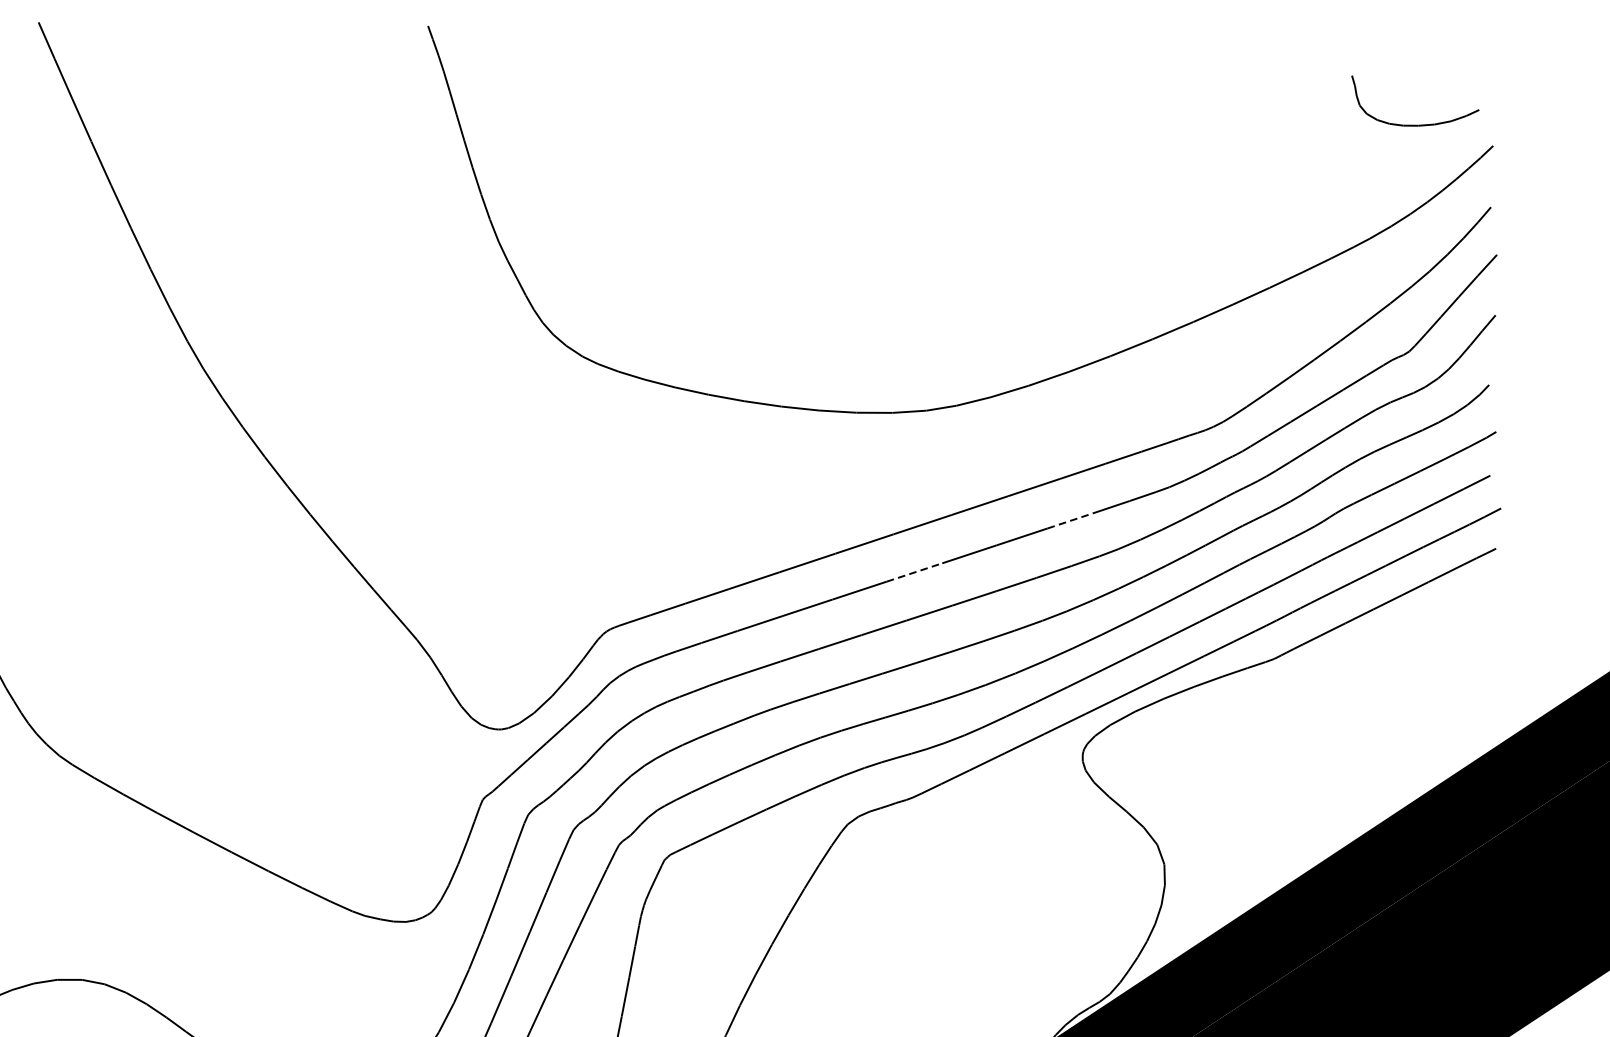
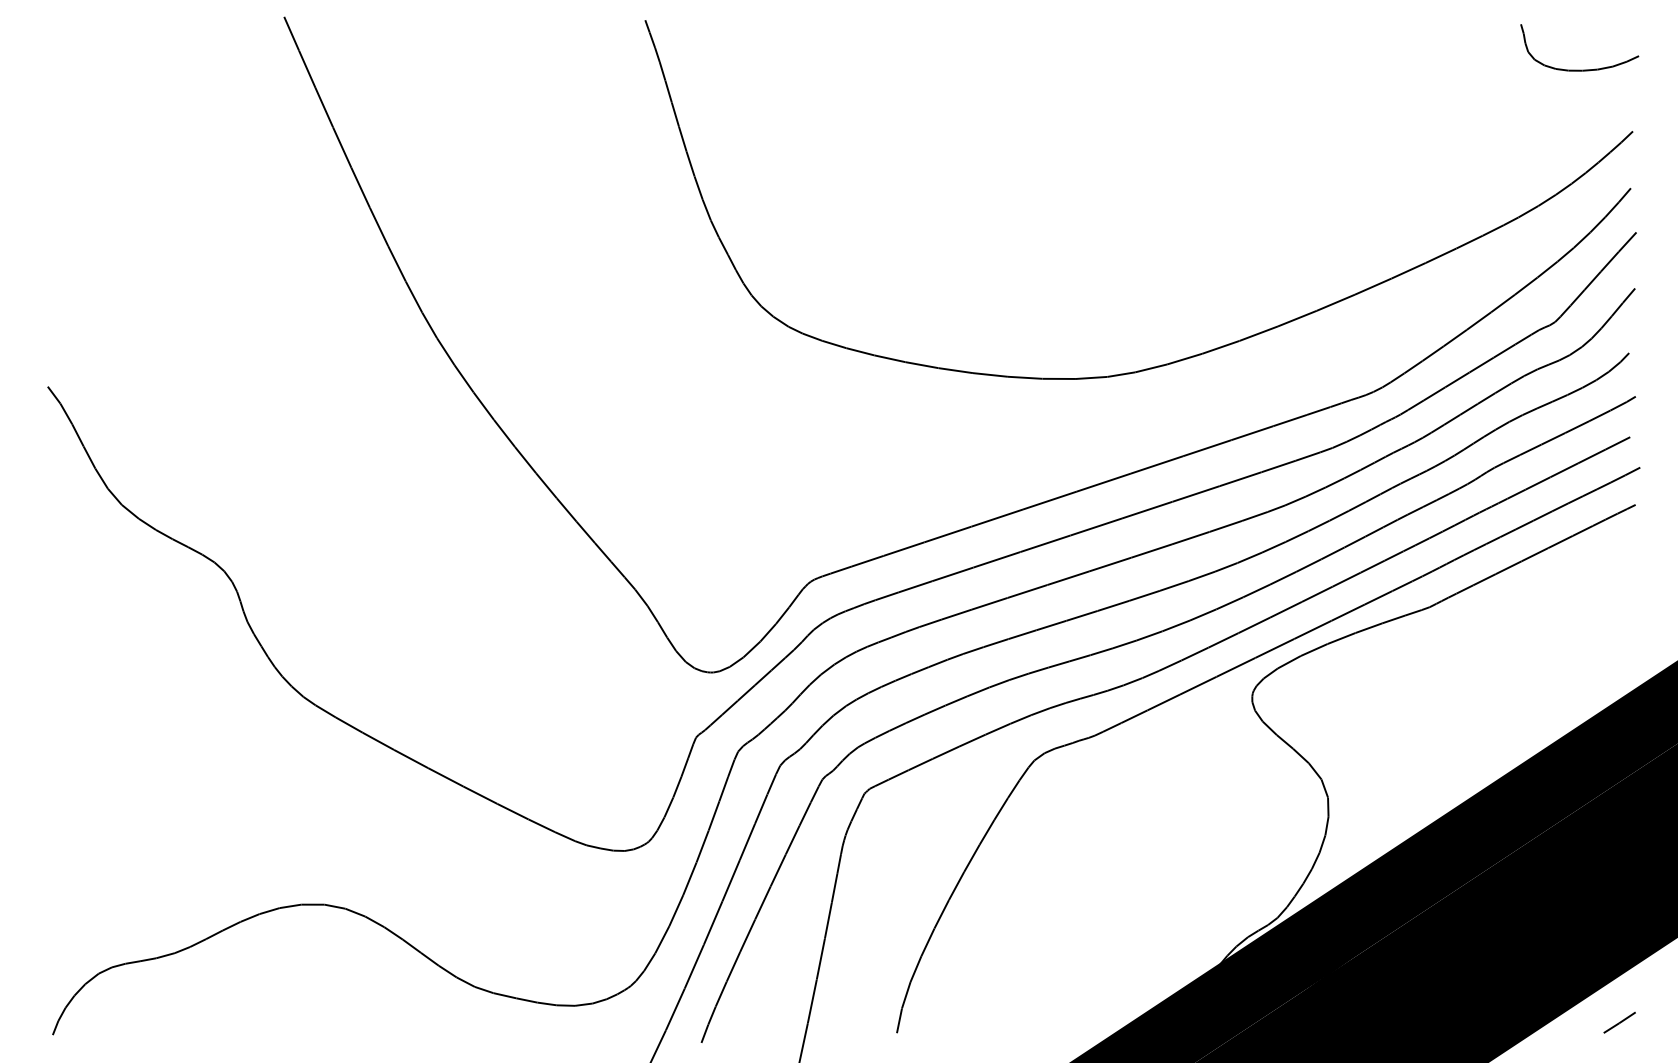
part: (1415, 124) -> (1579, 69), moved
line: (1071, 521) -> (1241, 479), dashed -> solid
line: (914, 571) -> (1096, 526), dashed -> solid

